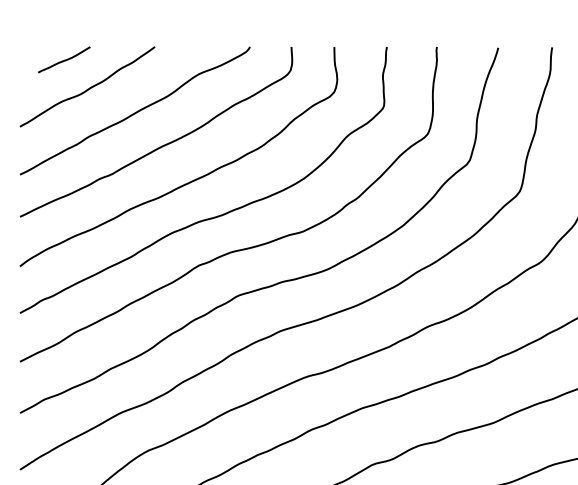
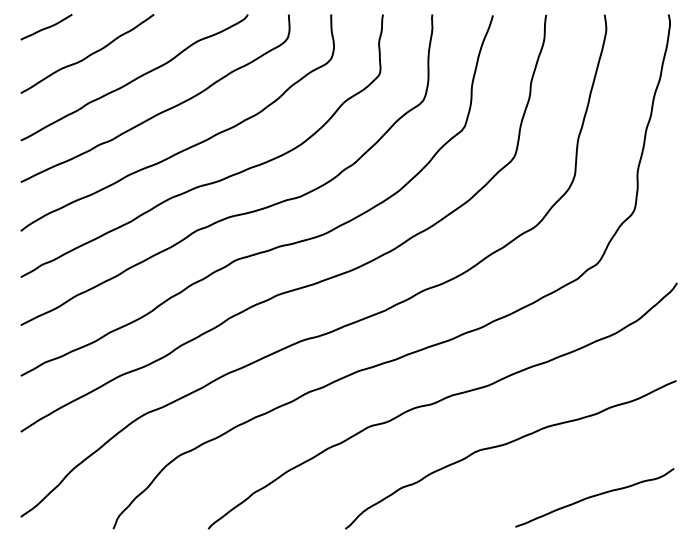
curve: (64, 60) -> (46, 27), moved

